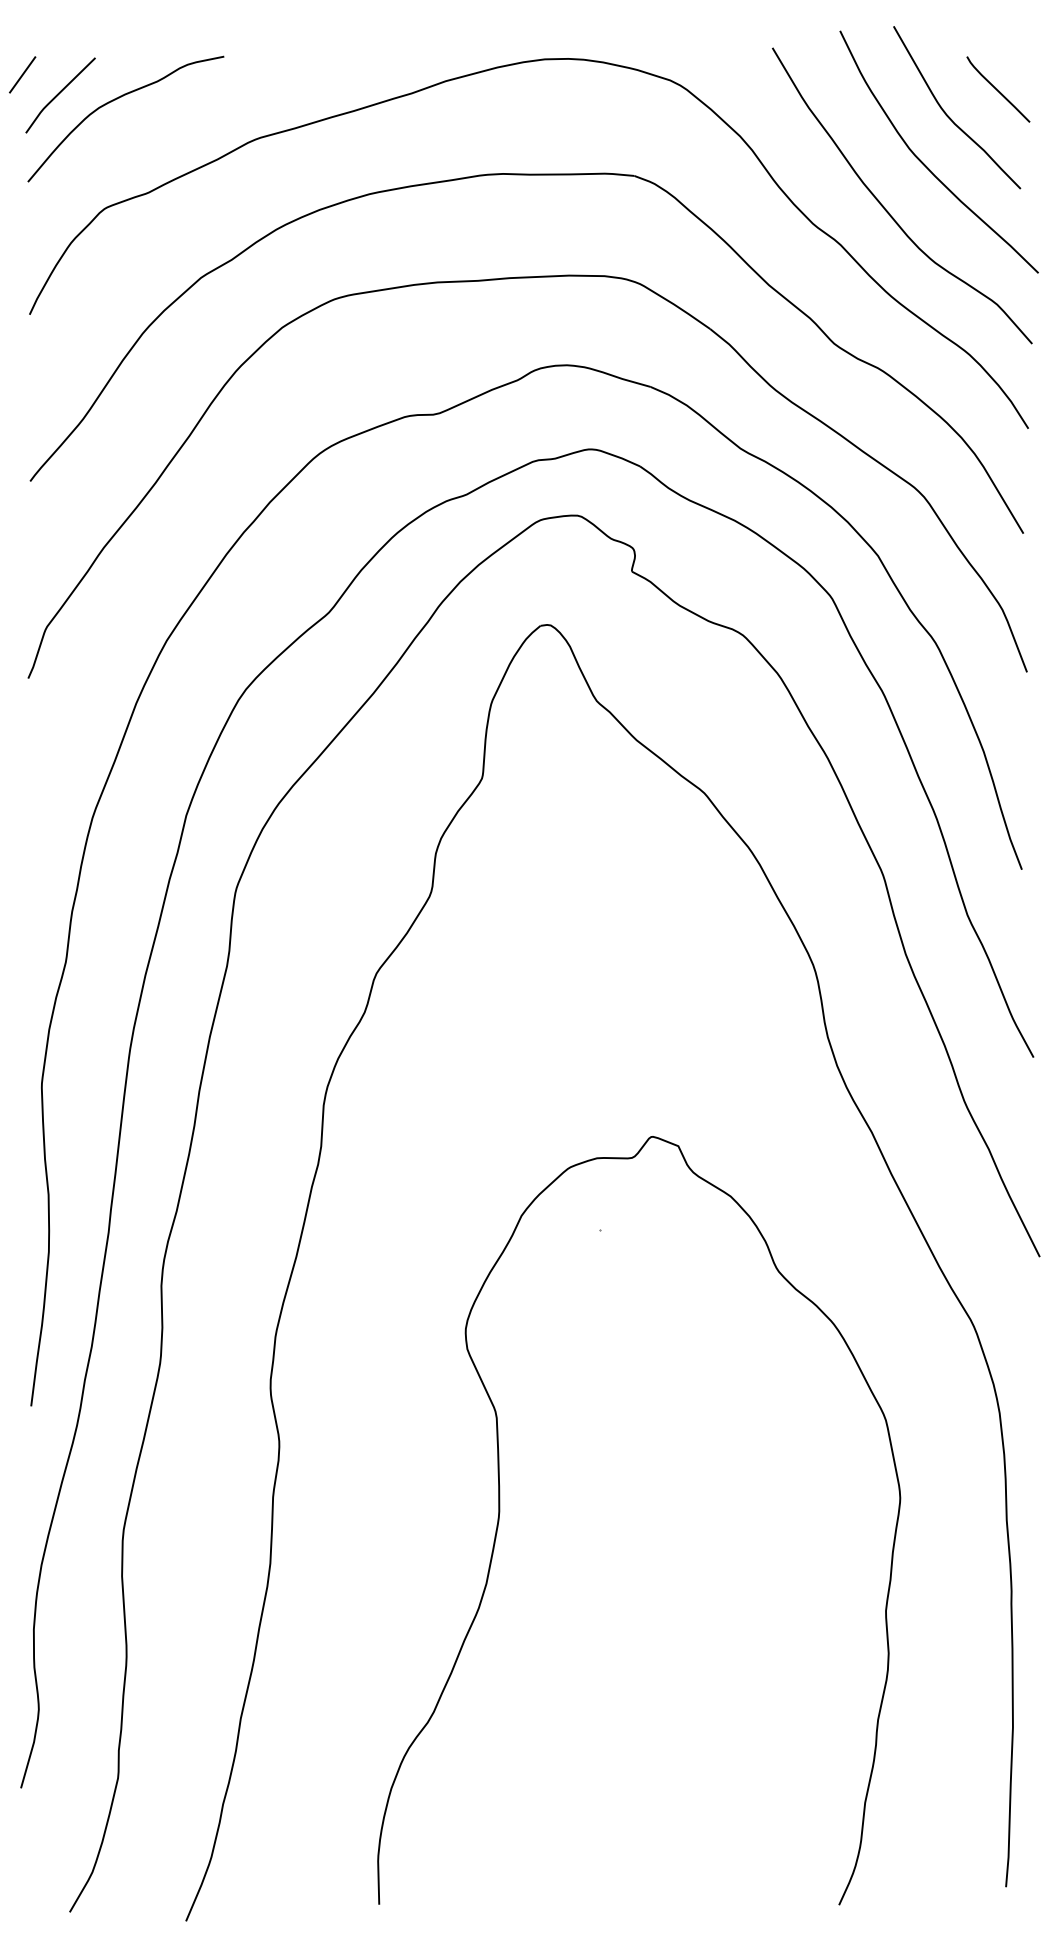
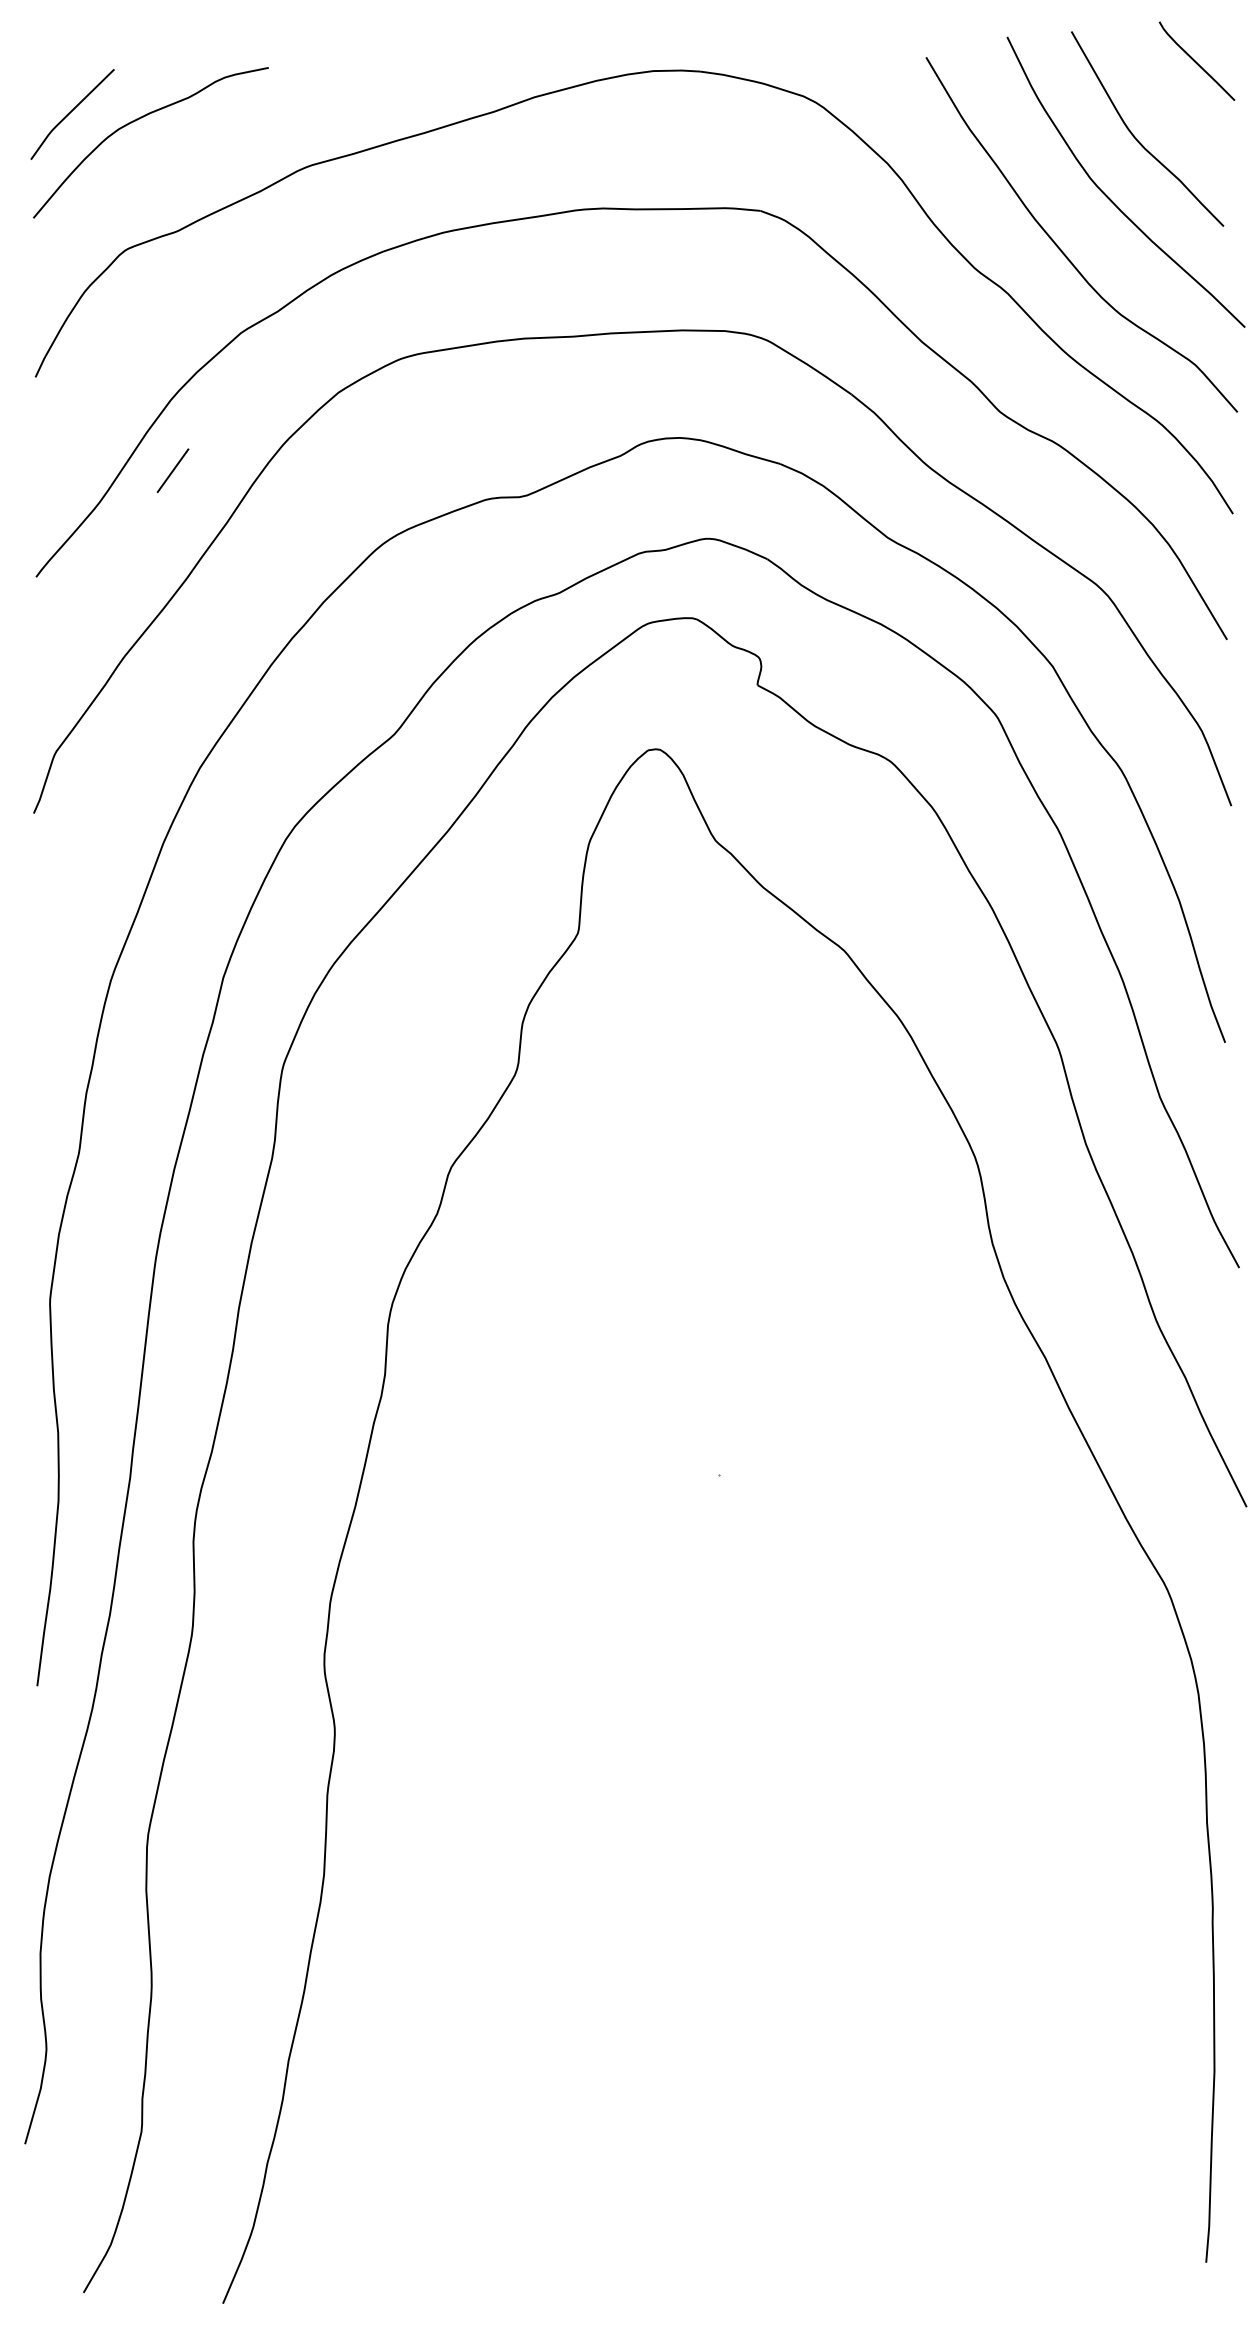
line: (22, 74) -> (172, 470), moved
curve: (997, 88) -> (1195, 60), moved
curve: (500, 1515) -> (599, 1817), removed

